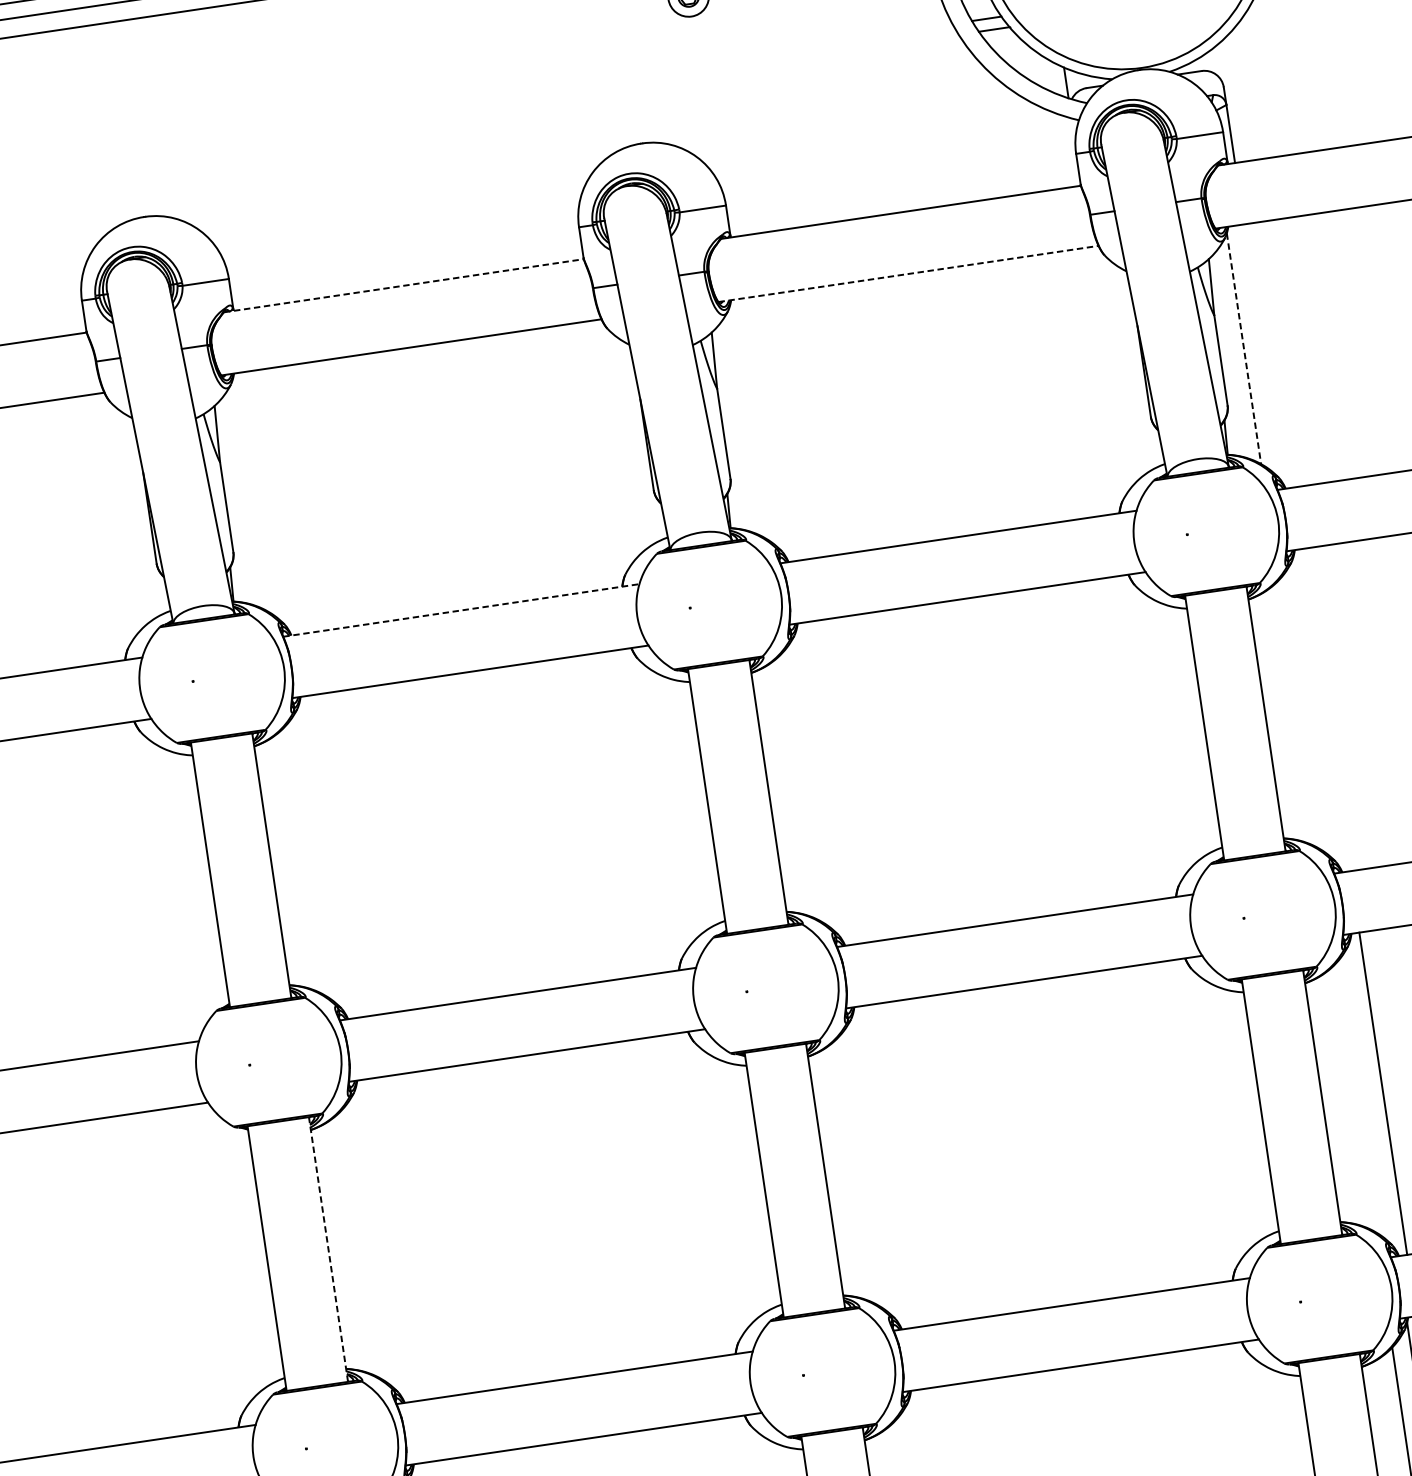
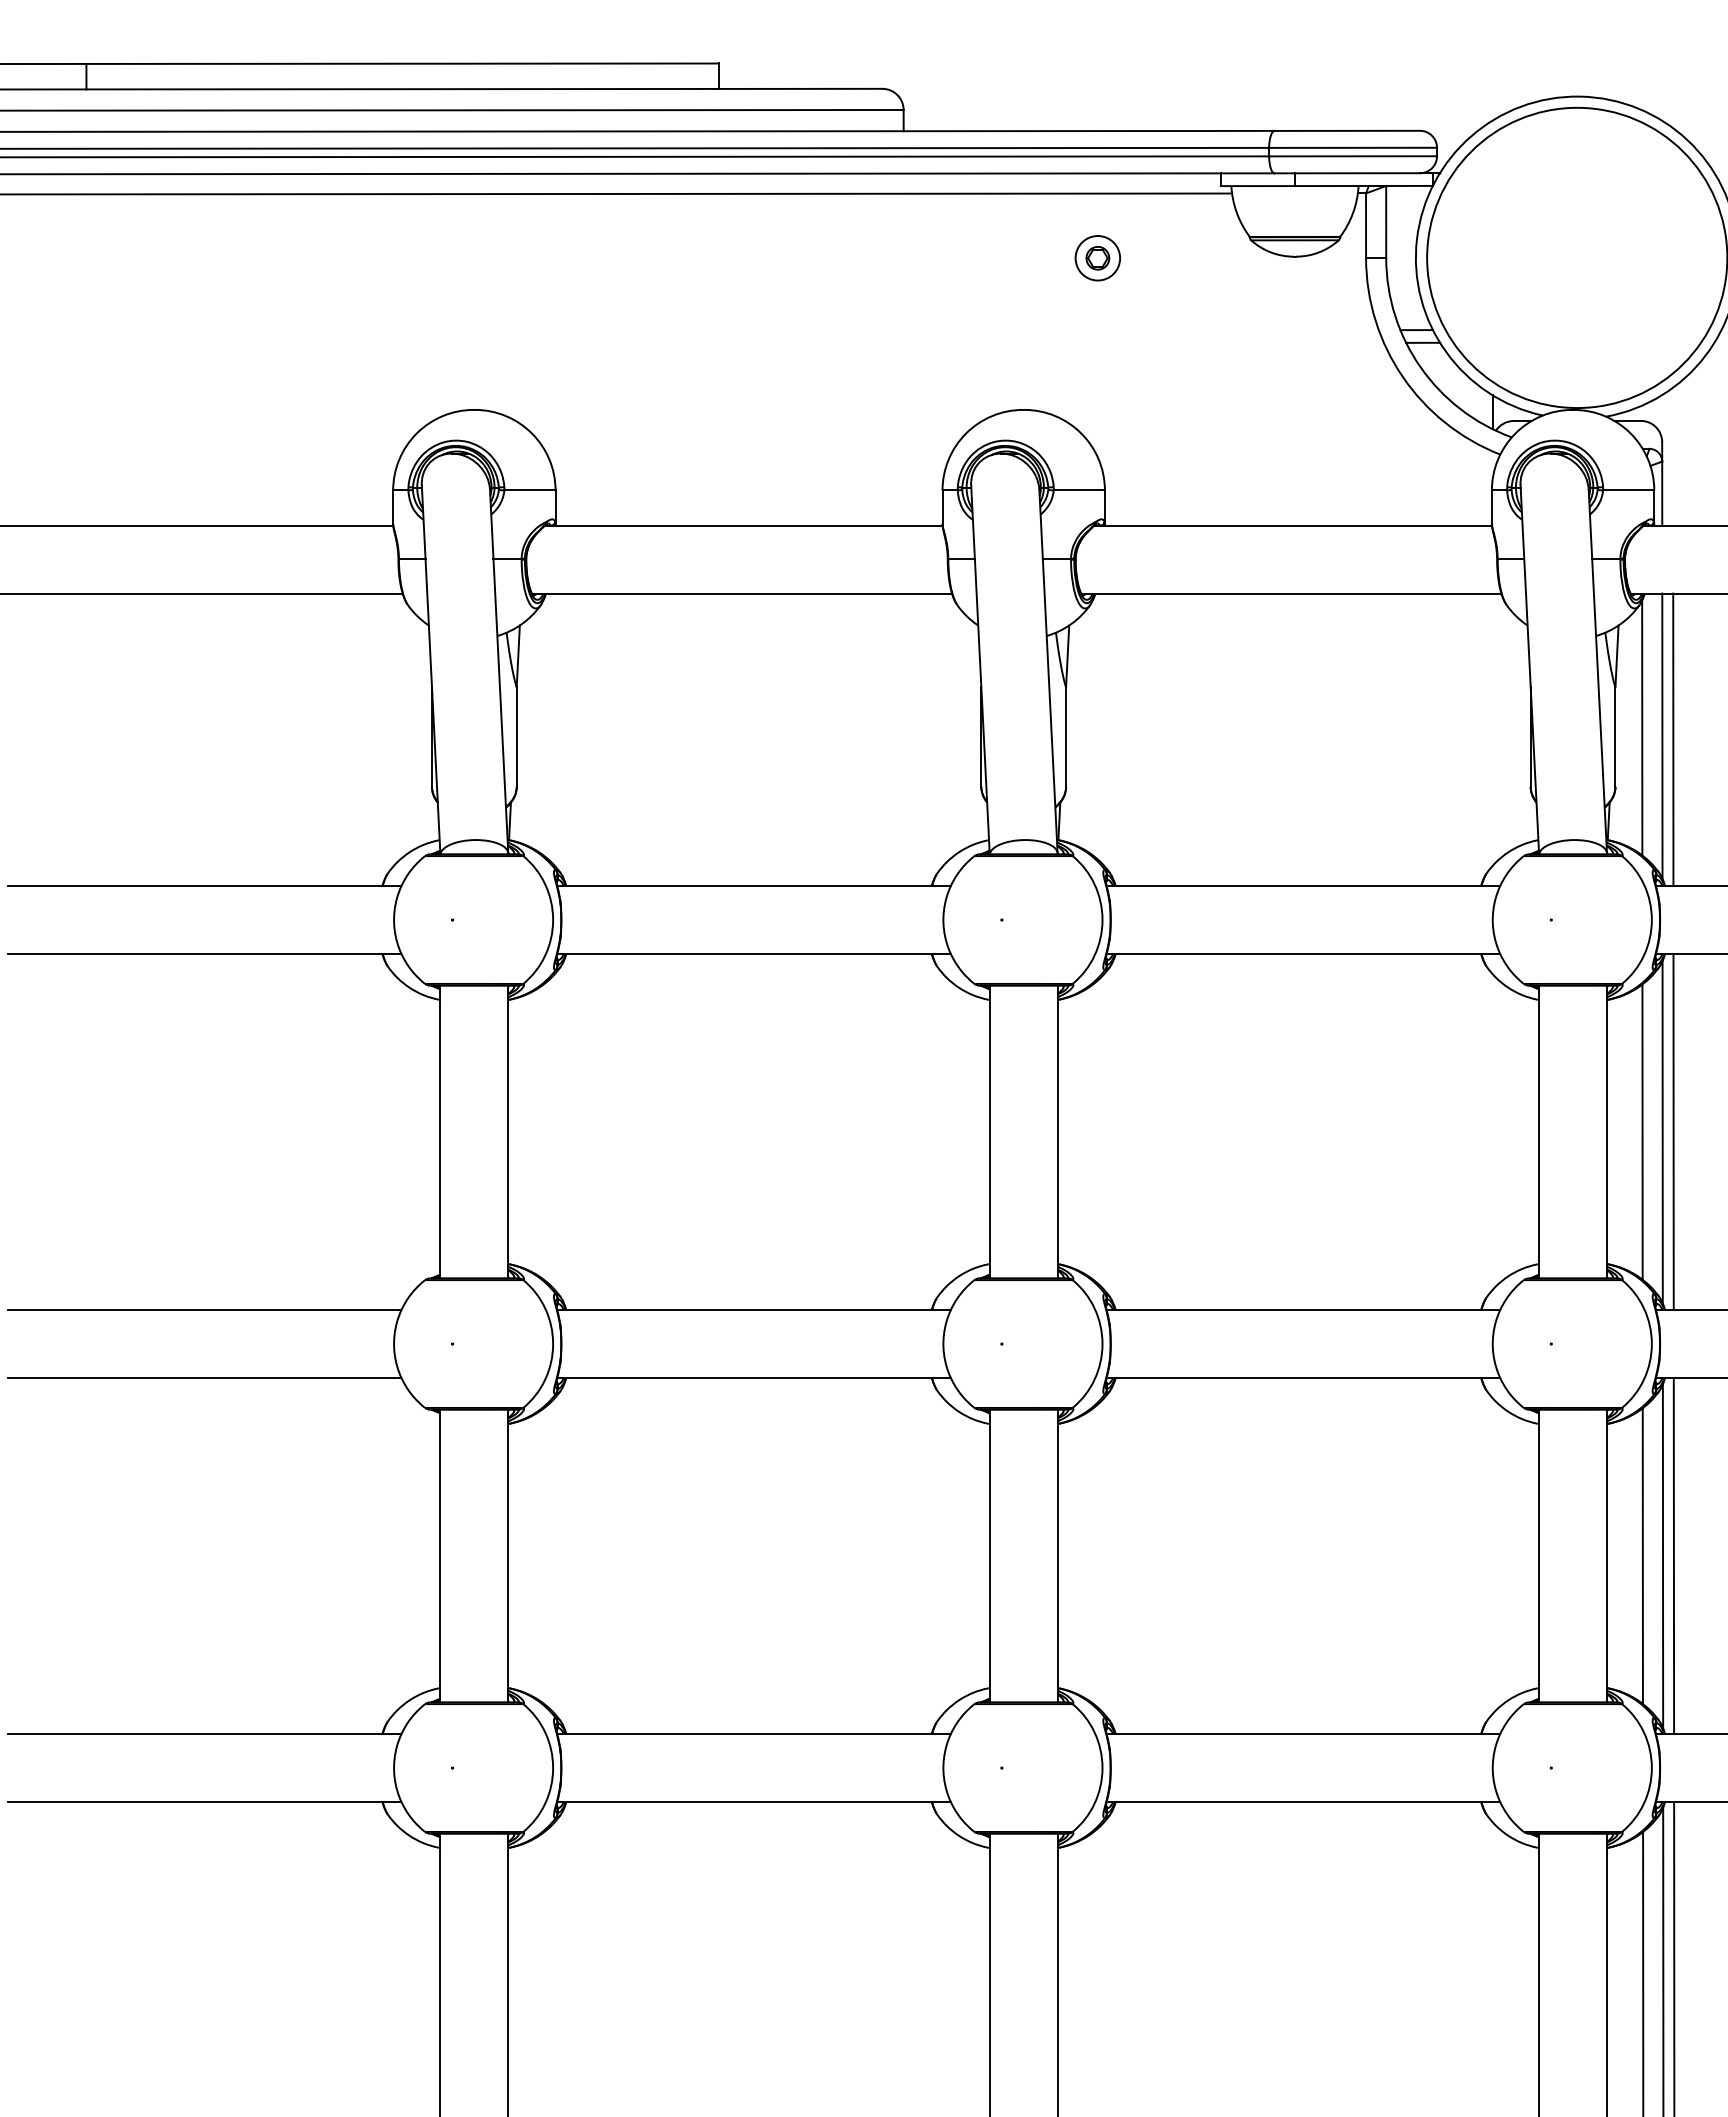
line: (908, 273) -> (1291, 593), dashed -> solid
line: (403, 285) -> (743, 525), dashed -> solid
line: (1244, 349) -> (1642, 728), dashed -> solid
line: (1263, 352) -> (1662, 735), added
line: (1273, 354) -> (1673, 739), added
line: (461, 610) -> (754, 886), dashed -> solid
line: (1326, 709) -> (1673, 1131), added
line: (1316, 712) -> (1662, 1132), added
line: (1298, 713) -> (1642, 1131), added
line: (1373, 1095) -> (1662, 1556), added
line: (1354, 1098) -> (1642, 1556), added
line: (328, 1249) -> (508, 1555), dashed -> solid

